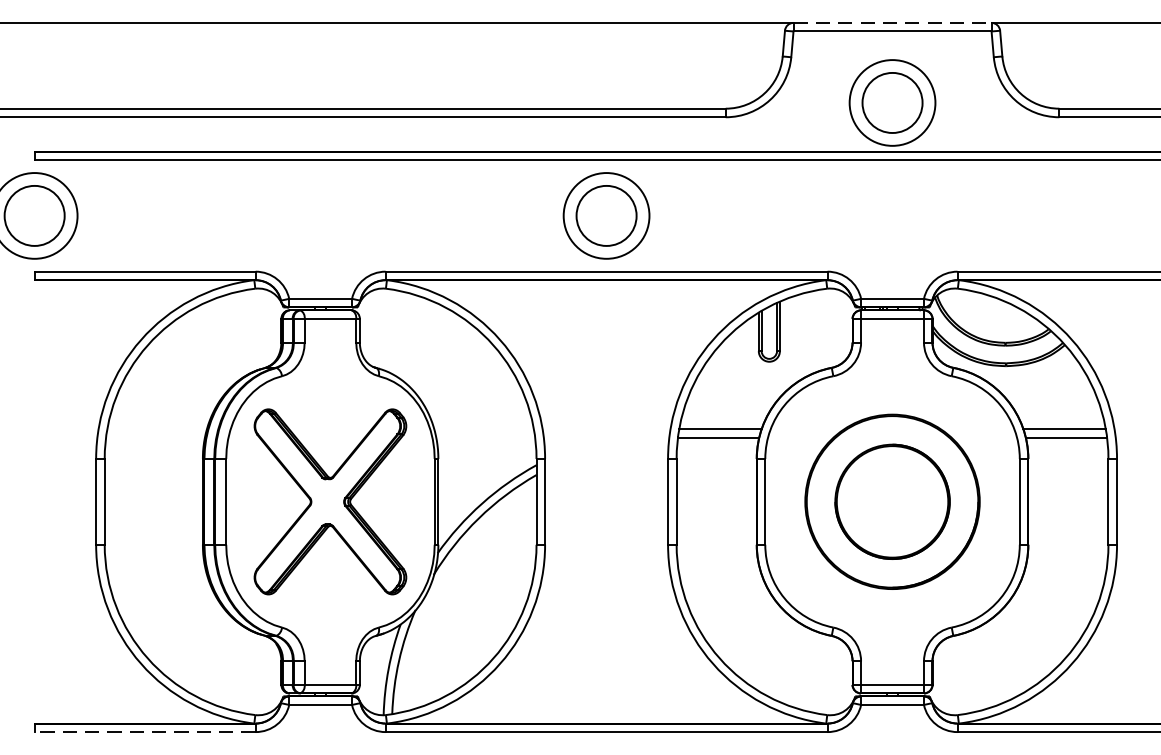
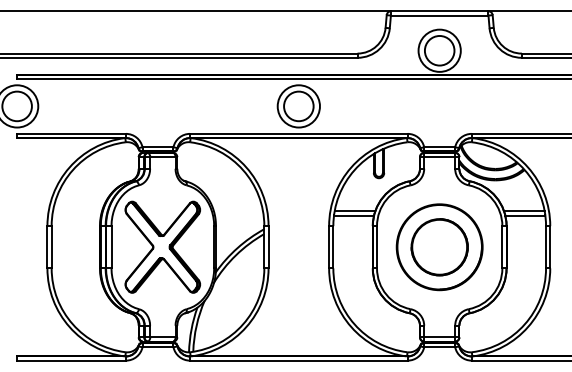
line: (892, 23) -> (439, 11), dashed -> solid
line: (145, 731) -> (71, 360), dashed -> solid

